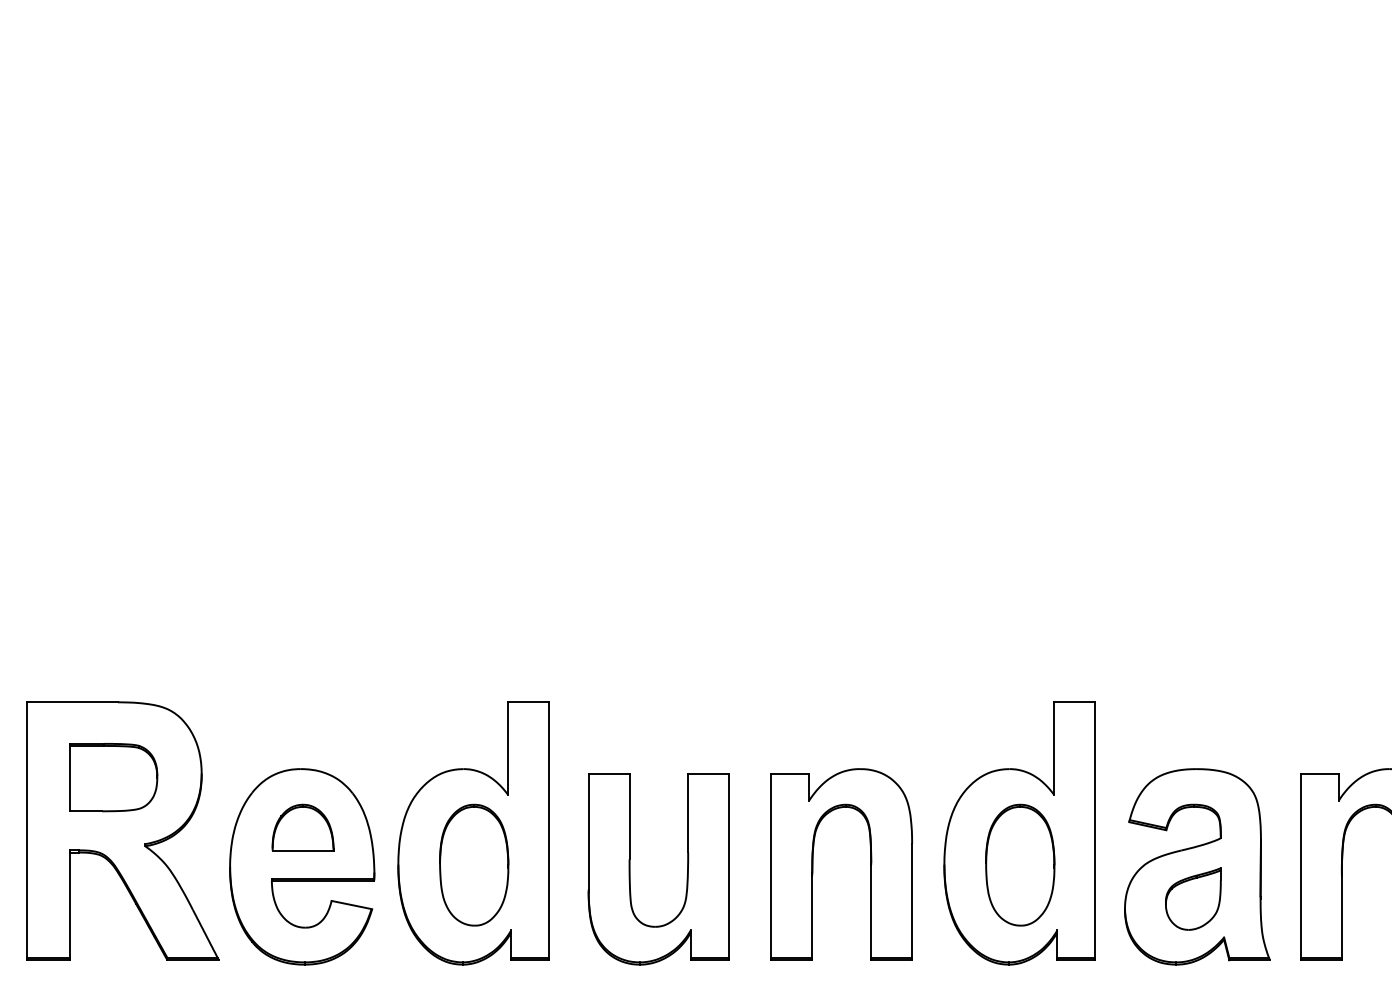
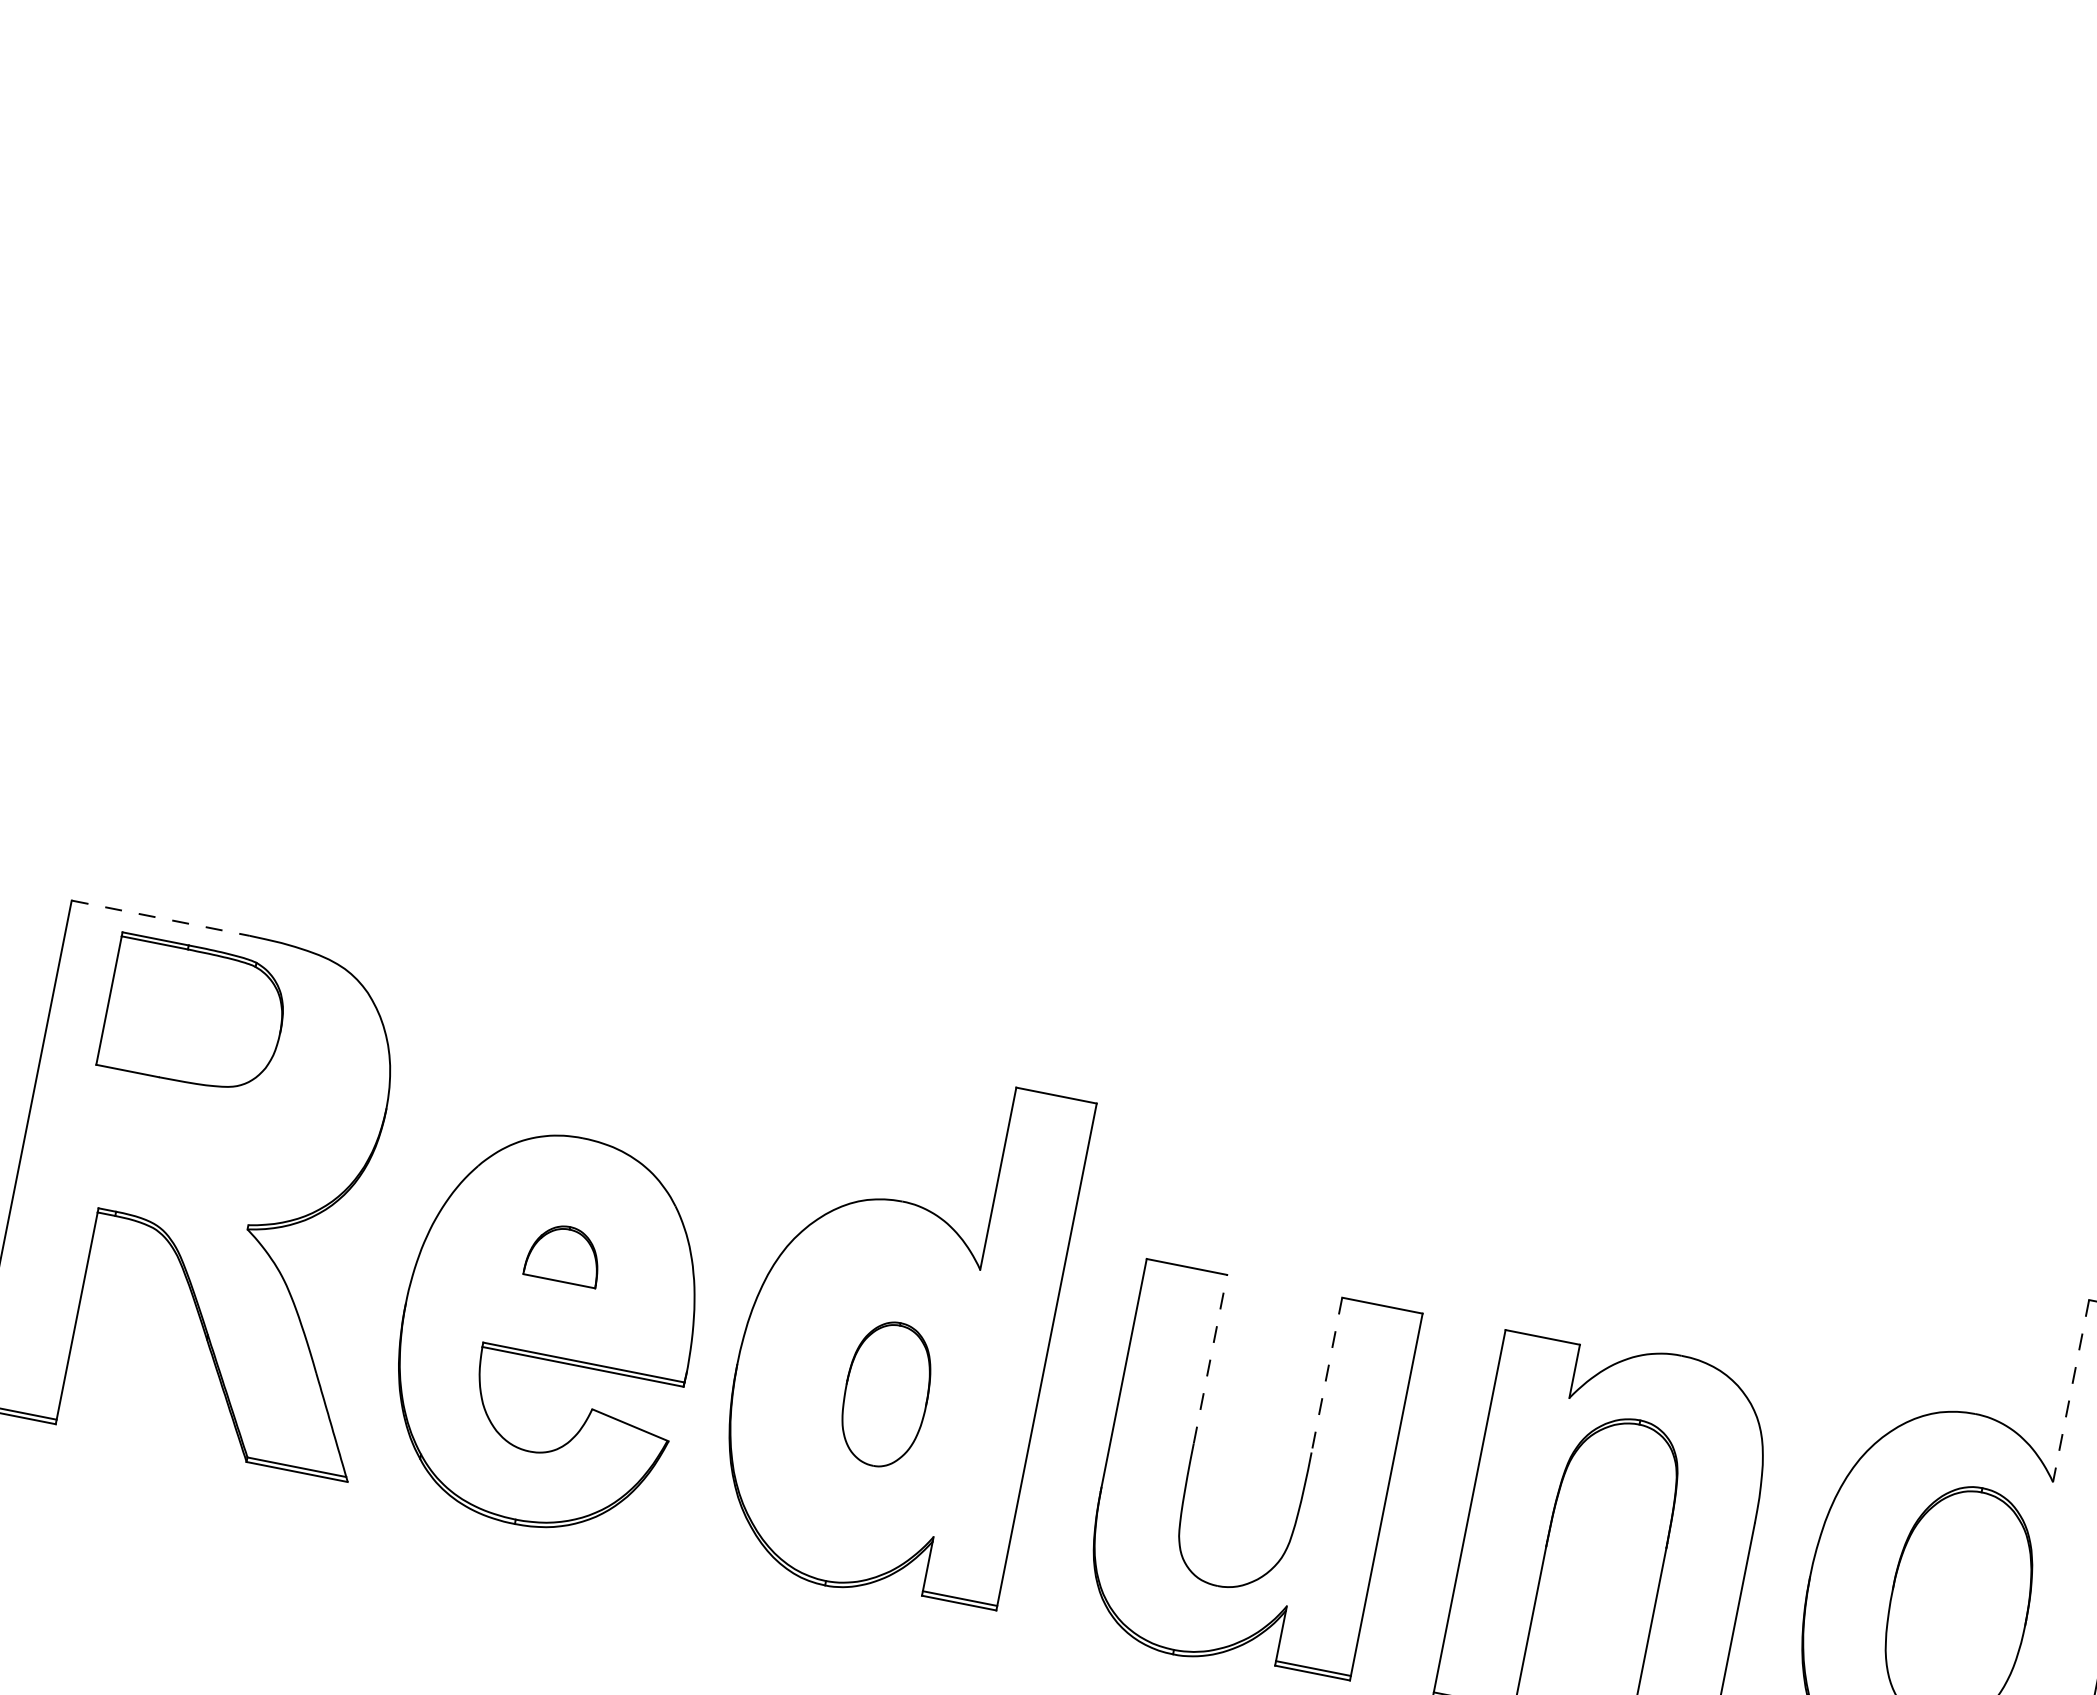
line: (73, 702) -> (162, 918), solid -> dashed
line: (1054, 749) -> (2071, 1392), solid -> dashed
part: (113, 777) -> (194, 1015), moved
line: (688, 813) -> (1327, 1376), solid -> dashed
line: (629, 816) -> (1210, 1359), solid -> dashed
part: (302, 827) -> (563, 1253), size x0.6
part: (474, 864) -> (887, 1393), size x0.6

